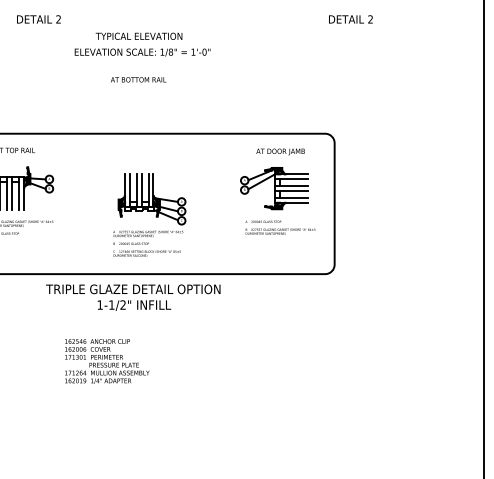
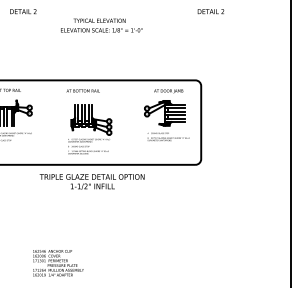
text: (142, 44) -> (101, 25), moved
text: (137, 79) -> (82, 90), moved
text: (132, 296) -> (91, 181), moved
text: (107, 361) -> (58, 263), moved

